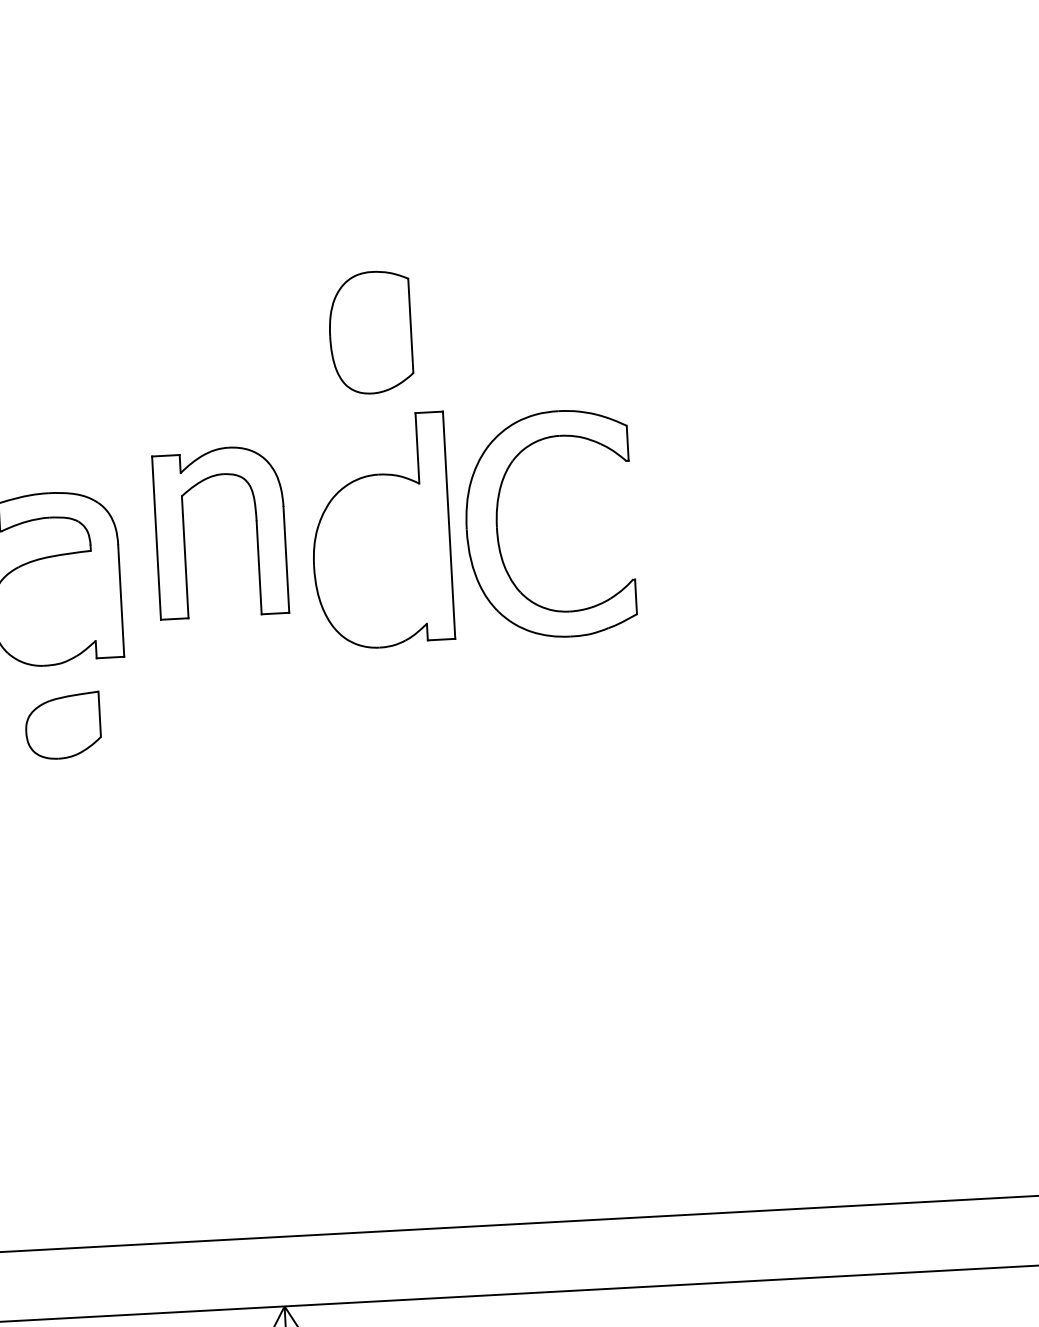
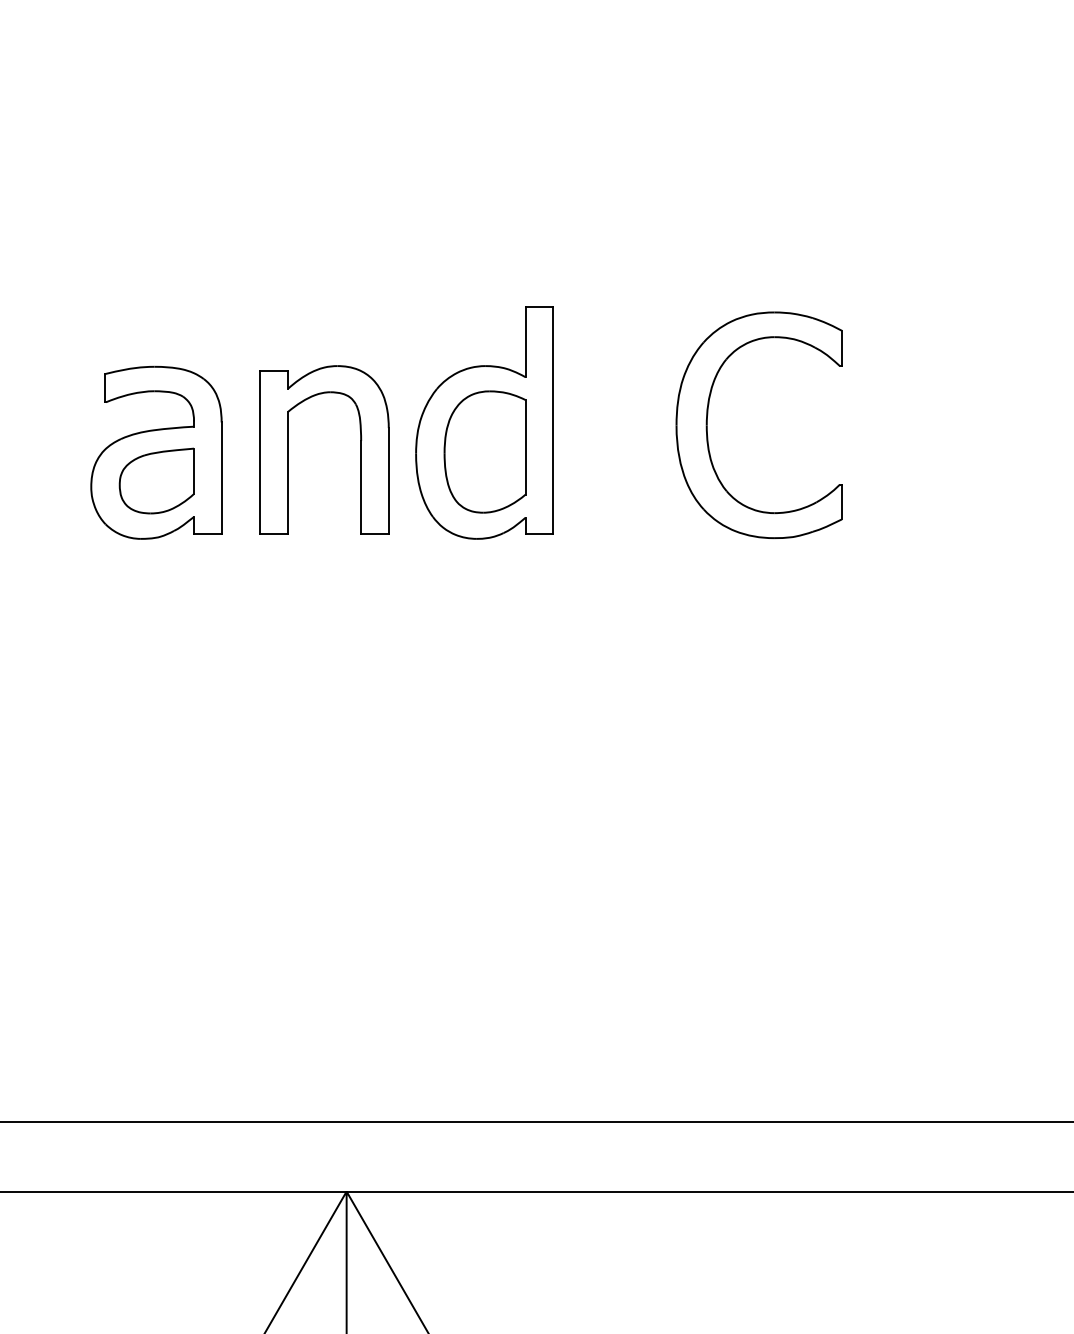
part: (369, 332) -> (484, 451), moved
part: (498, 516) -> (708, 414), moved
part: (184, 533) -> (288, 449), moved
part: (62, 725) -> (156, 480), moved

